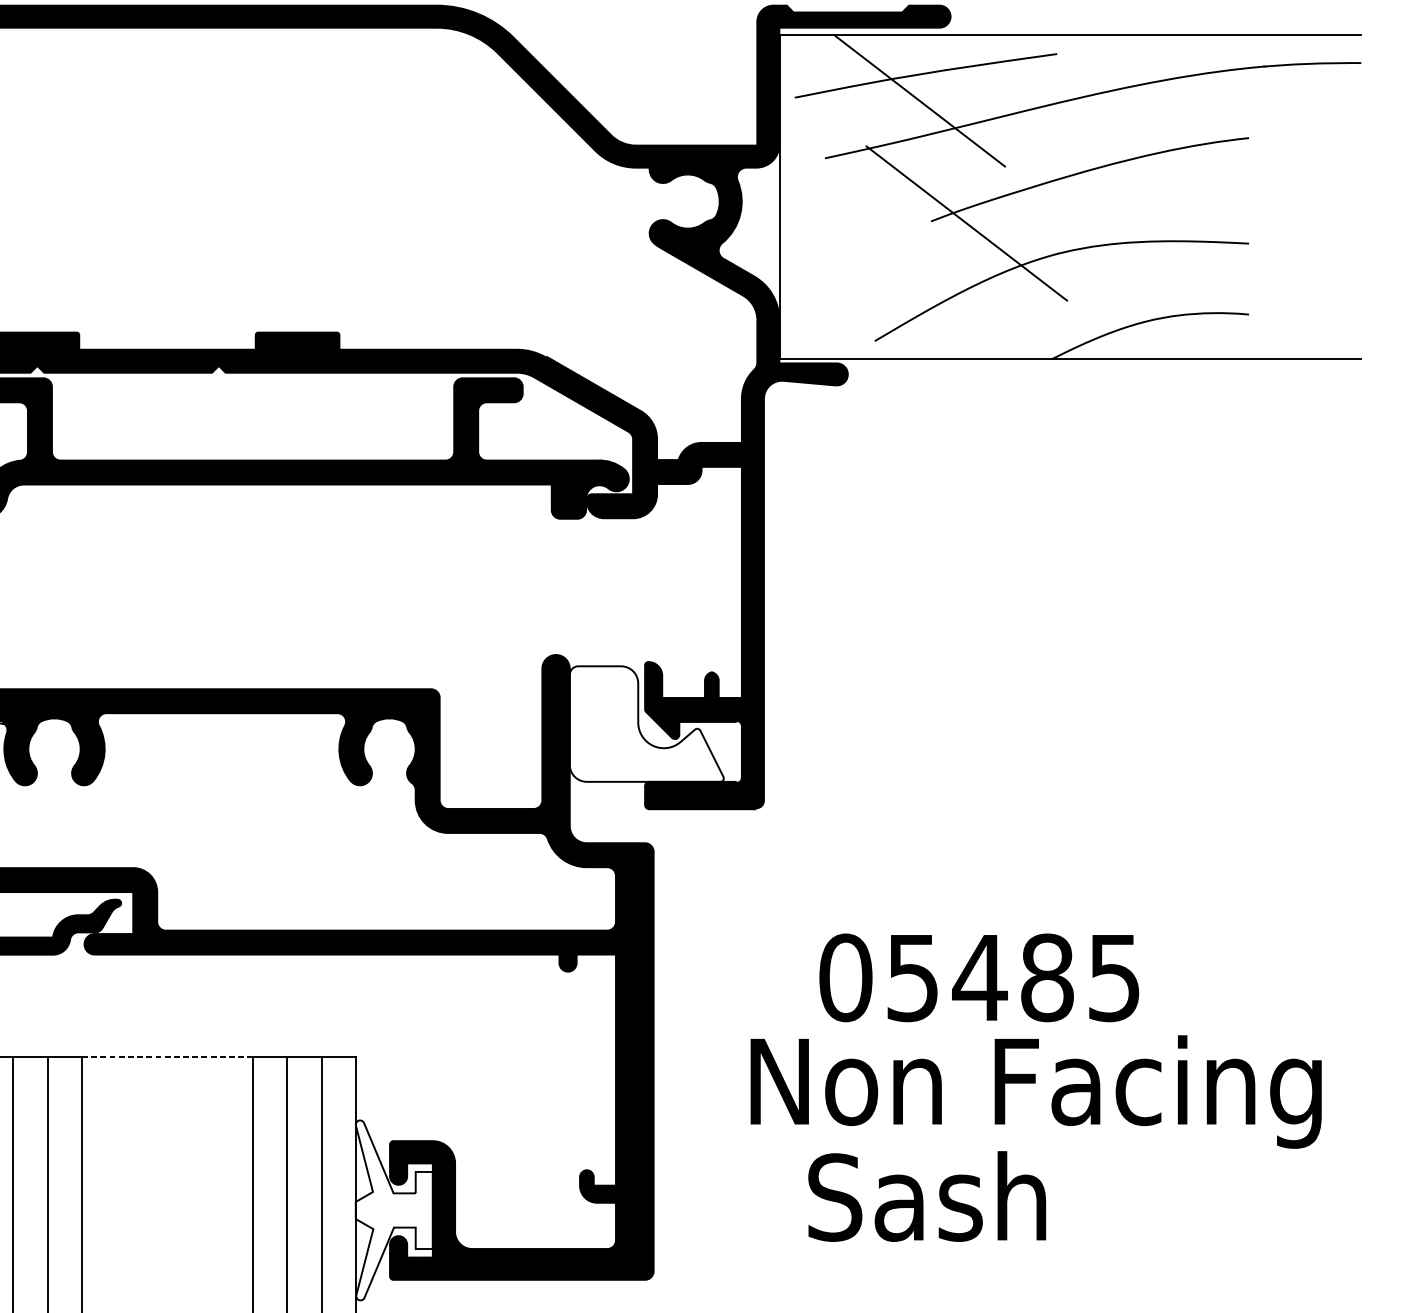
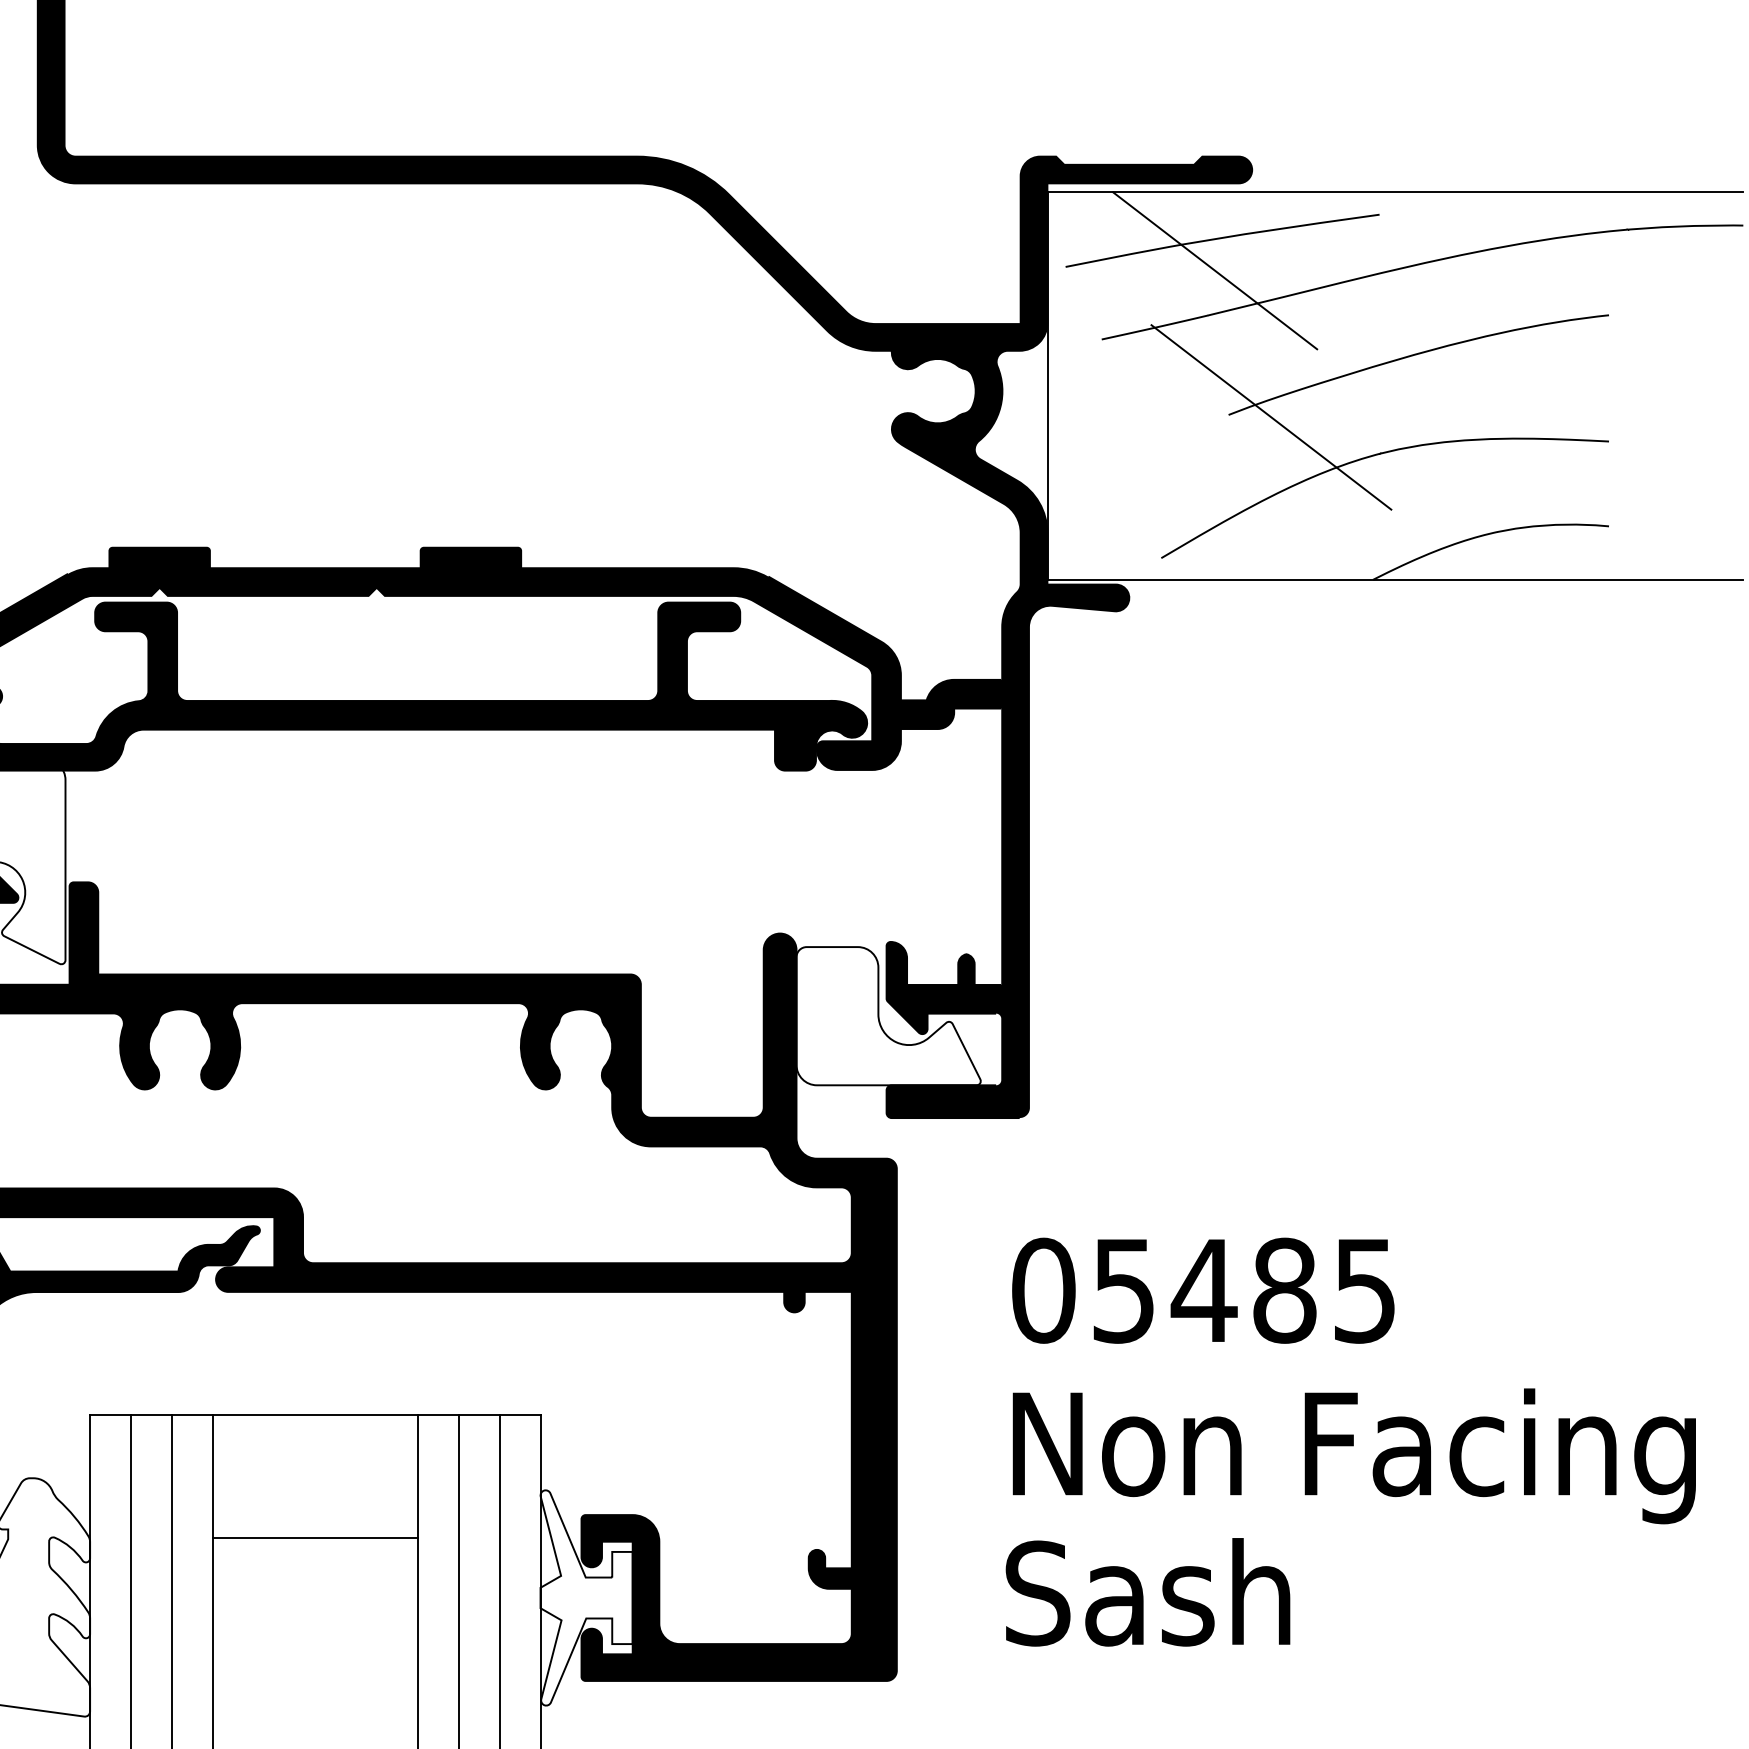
text: (979, 977) -> (1203, 1290), moved
line: (167, 1057) -> (315, 1414), dashed -> solid
line: (166, 1159) -> (314, 1537), added
text: (926, 1196) -> (1147, 1592), moved

